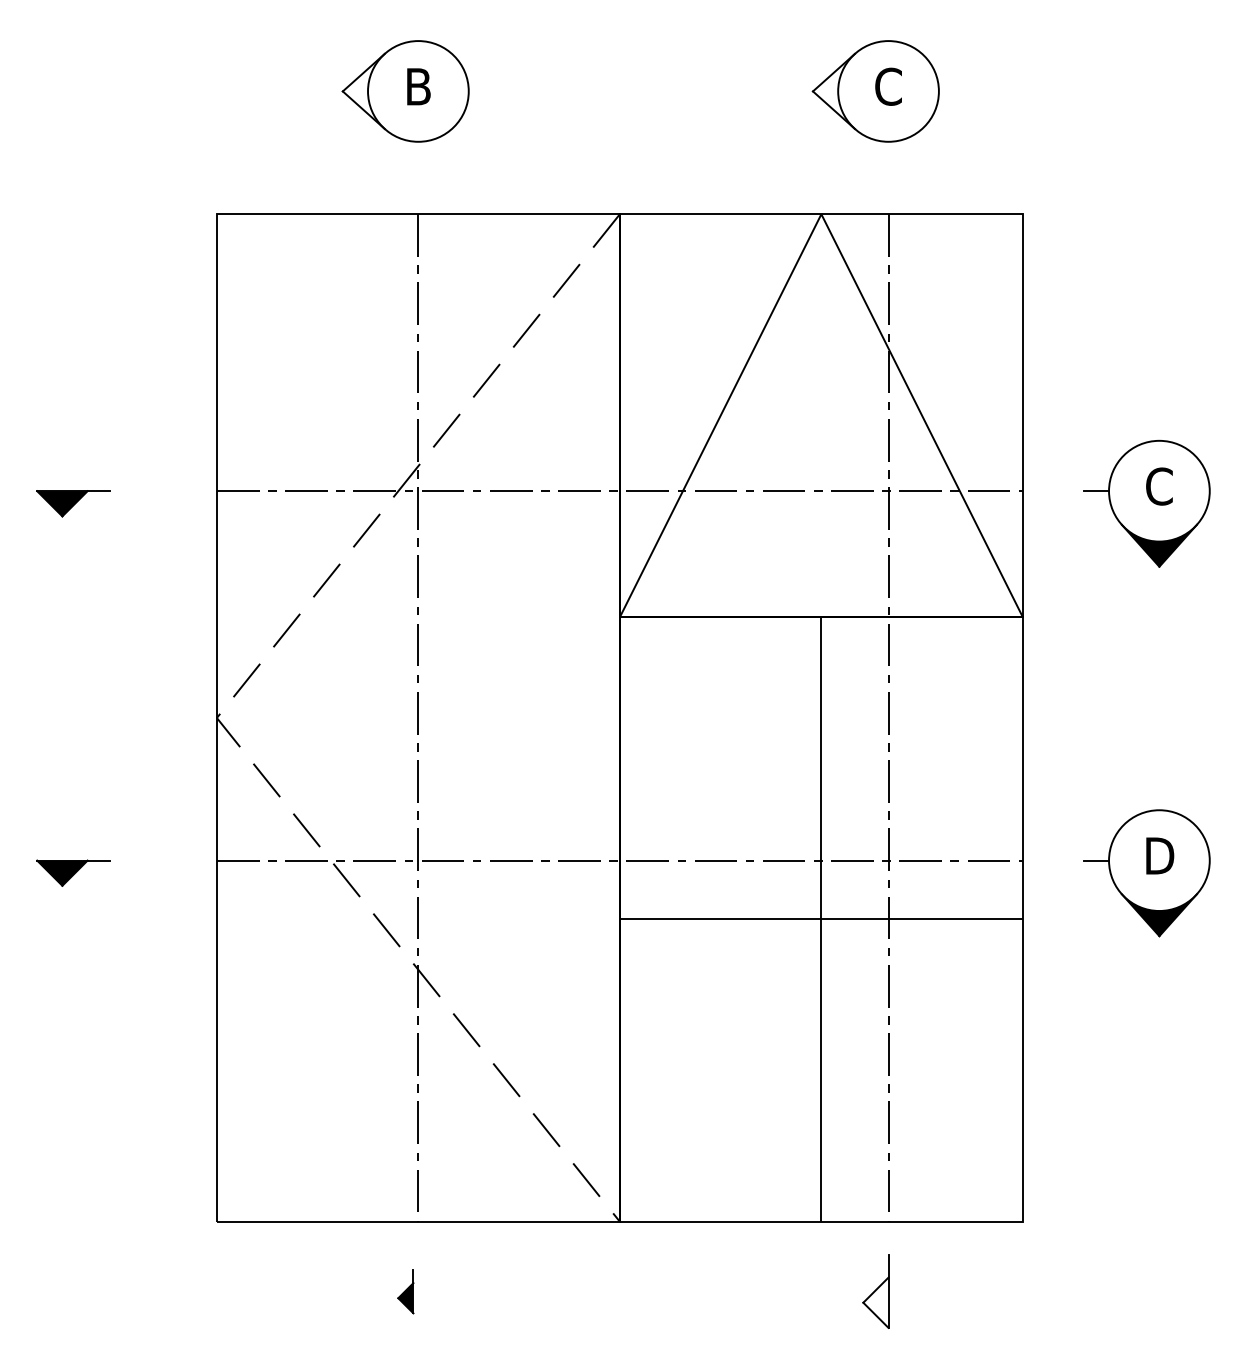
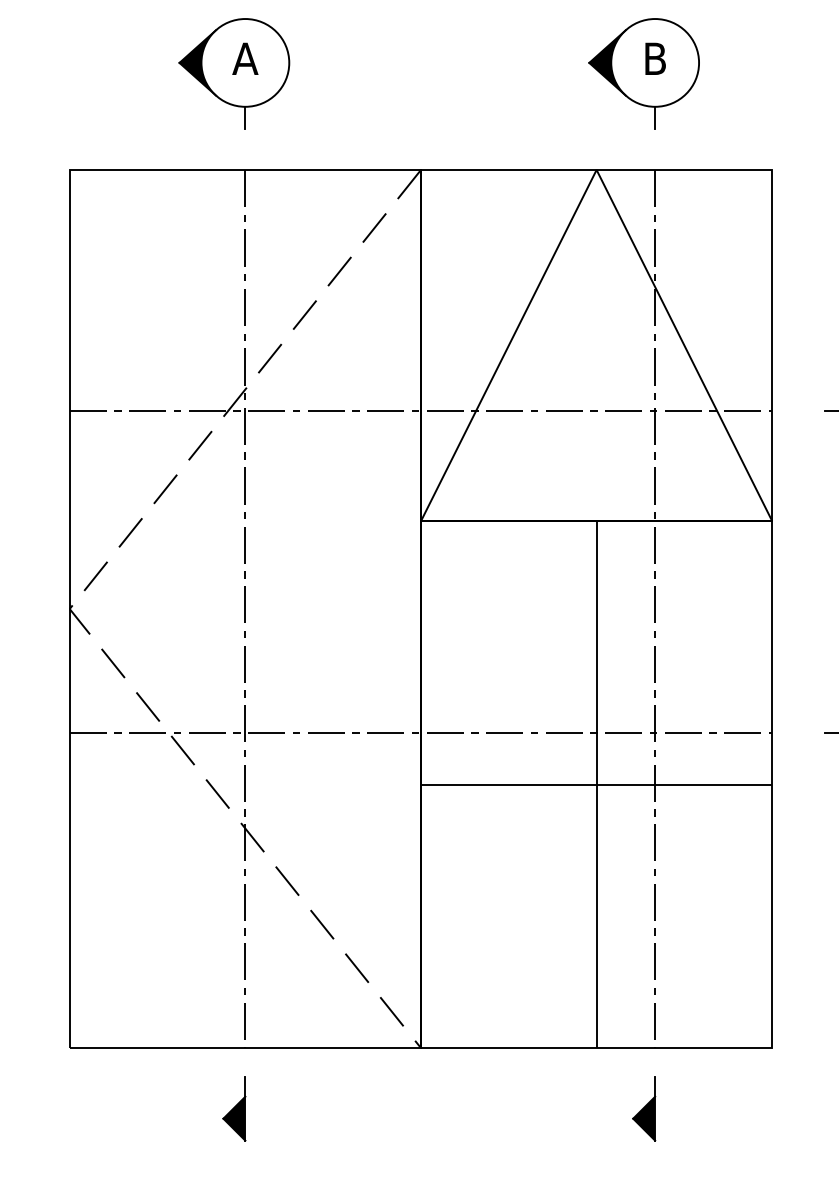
text: (418, 86) -> (245, 58), B -> A
text: (888, 86) -> (655, 58), C -> B
fill: (363, 90) -> (197, 62), added
fill: (833, 90) -> (607, 62), added
line: (418, 154) -> (245, 117), added
line: (888, 154) -> (655, 117), added
part: (405, 1291) -> (234, 1108), size x1.67
fill: (875, 1302) -> (643, 1118), added

